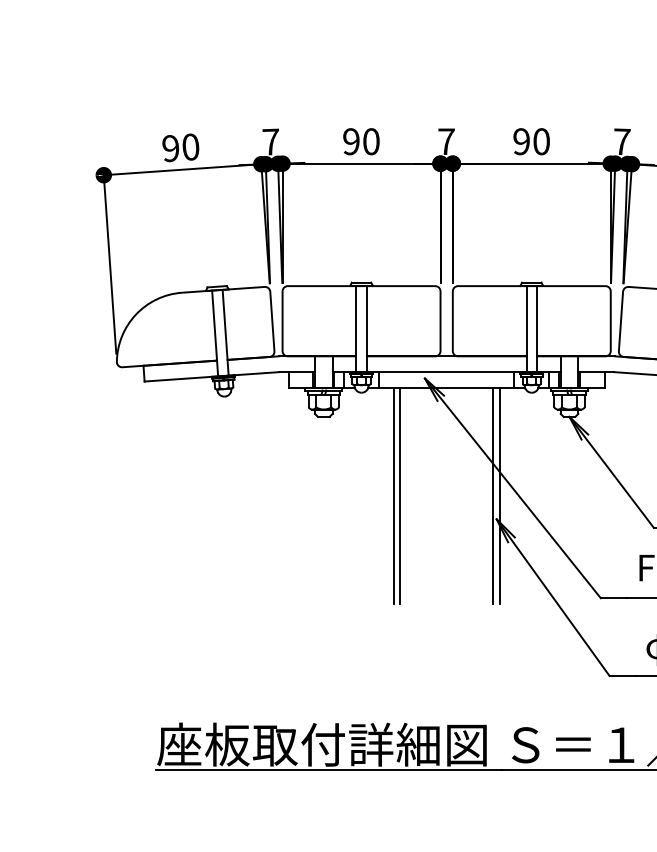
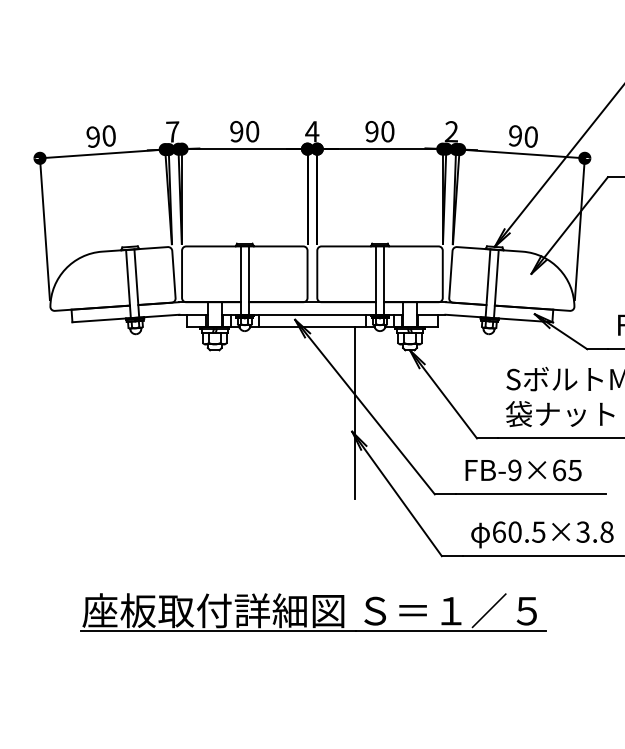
text: (446, 141) -> (312, 131), 7 -> 4
text: (621, 141) -> (451, 131), 7 -> 2
line: (393, 496) -> (270, 413), removed
line: (400, 496) -> (275, 413), removed
line: (493, 496) -> (349, 413), removed

